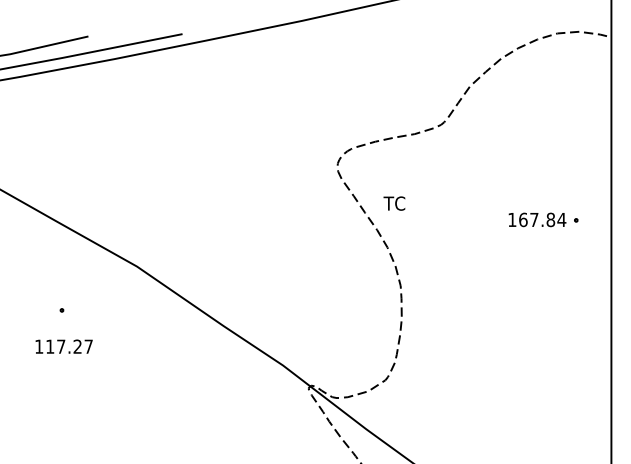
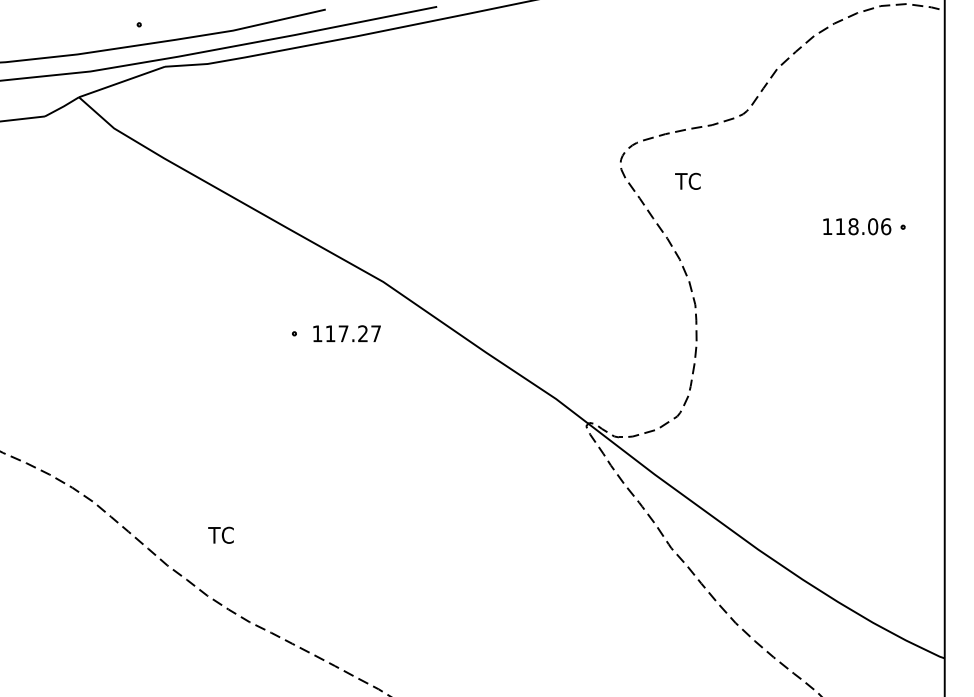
text: (394, 202) -> (687, 180), moved
text: (542, 219) -> (863, 226), 167.84 -> 118.06
text: (63, 346) -> (346, 333), moved

